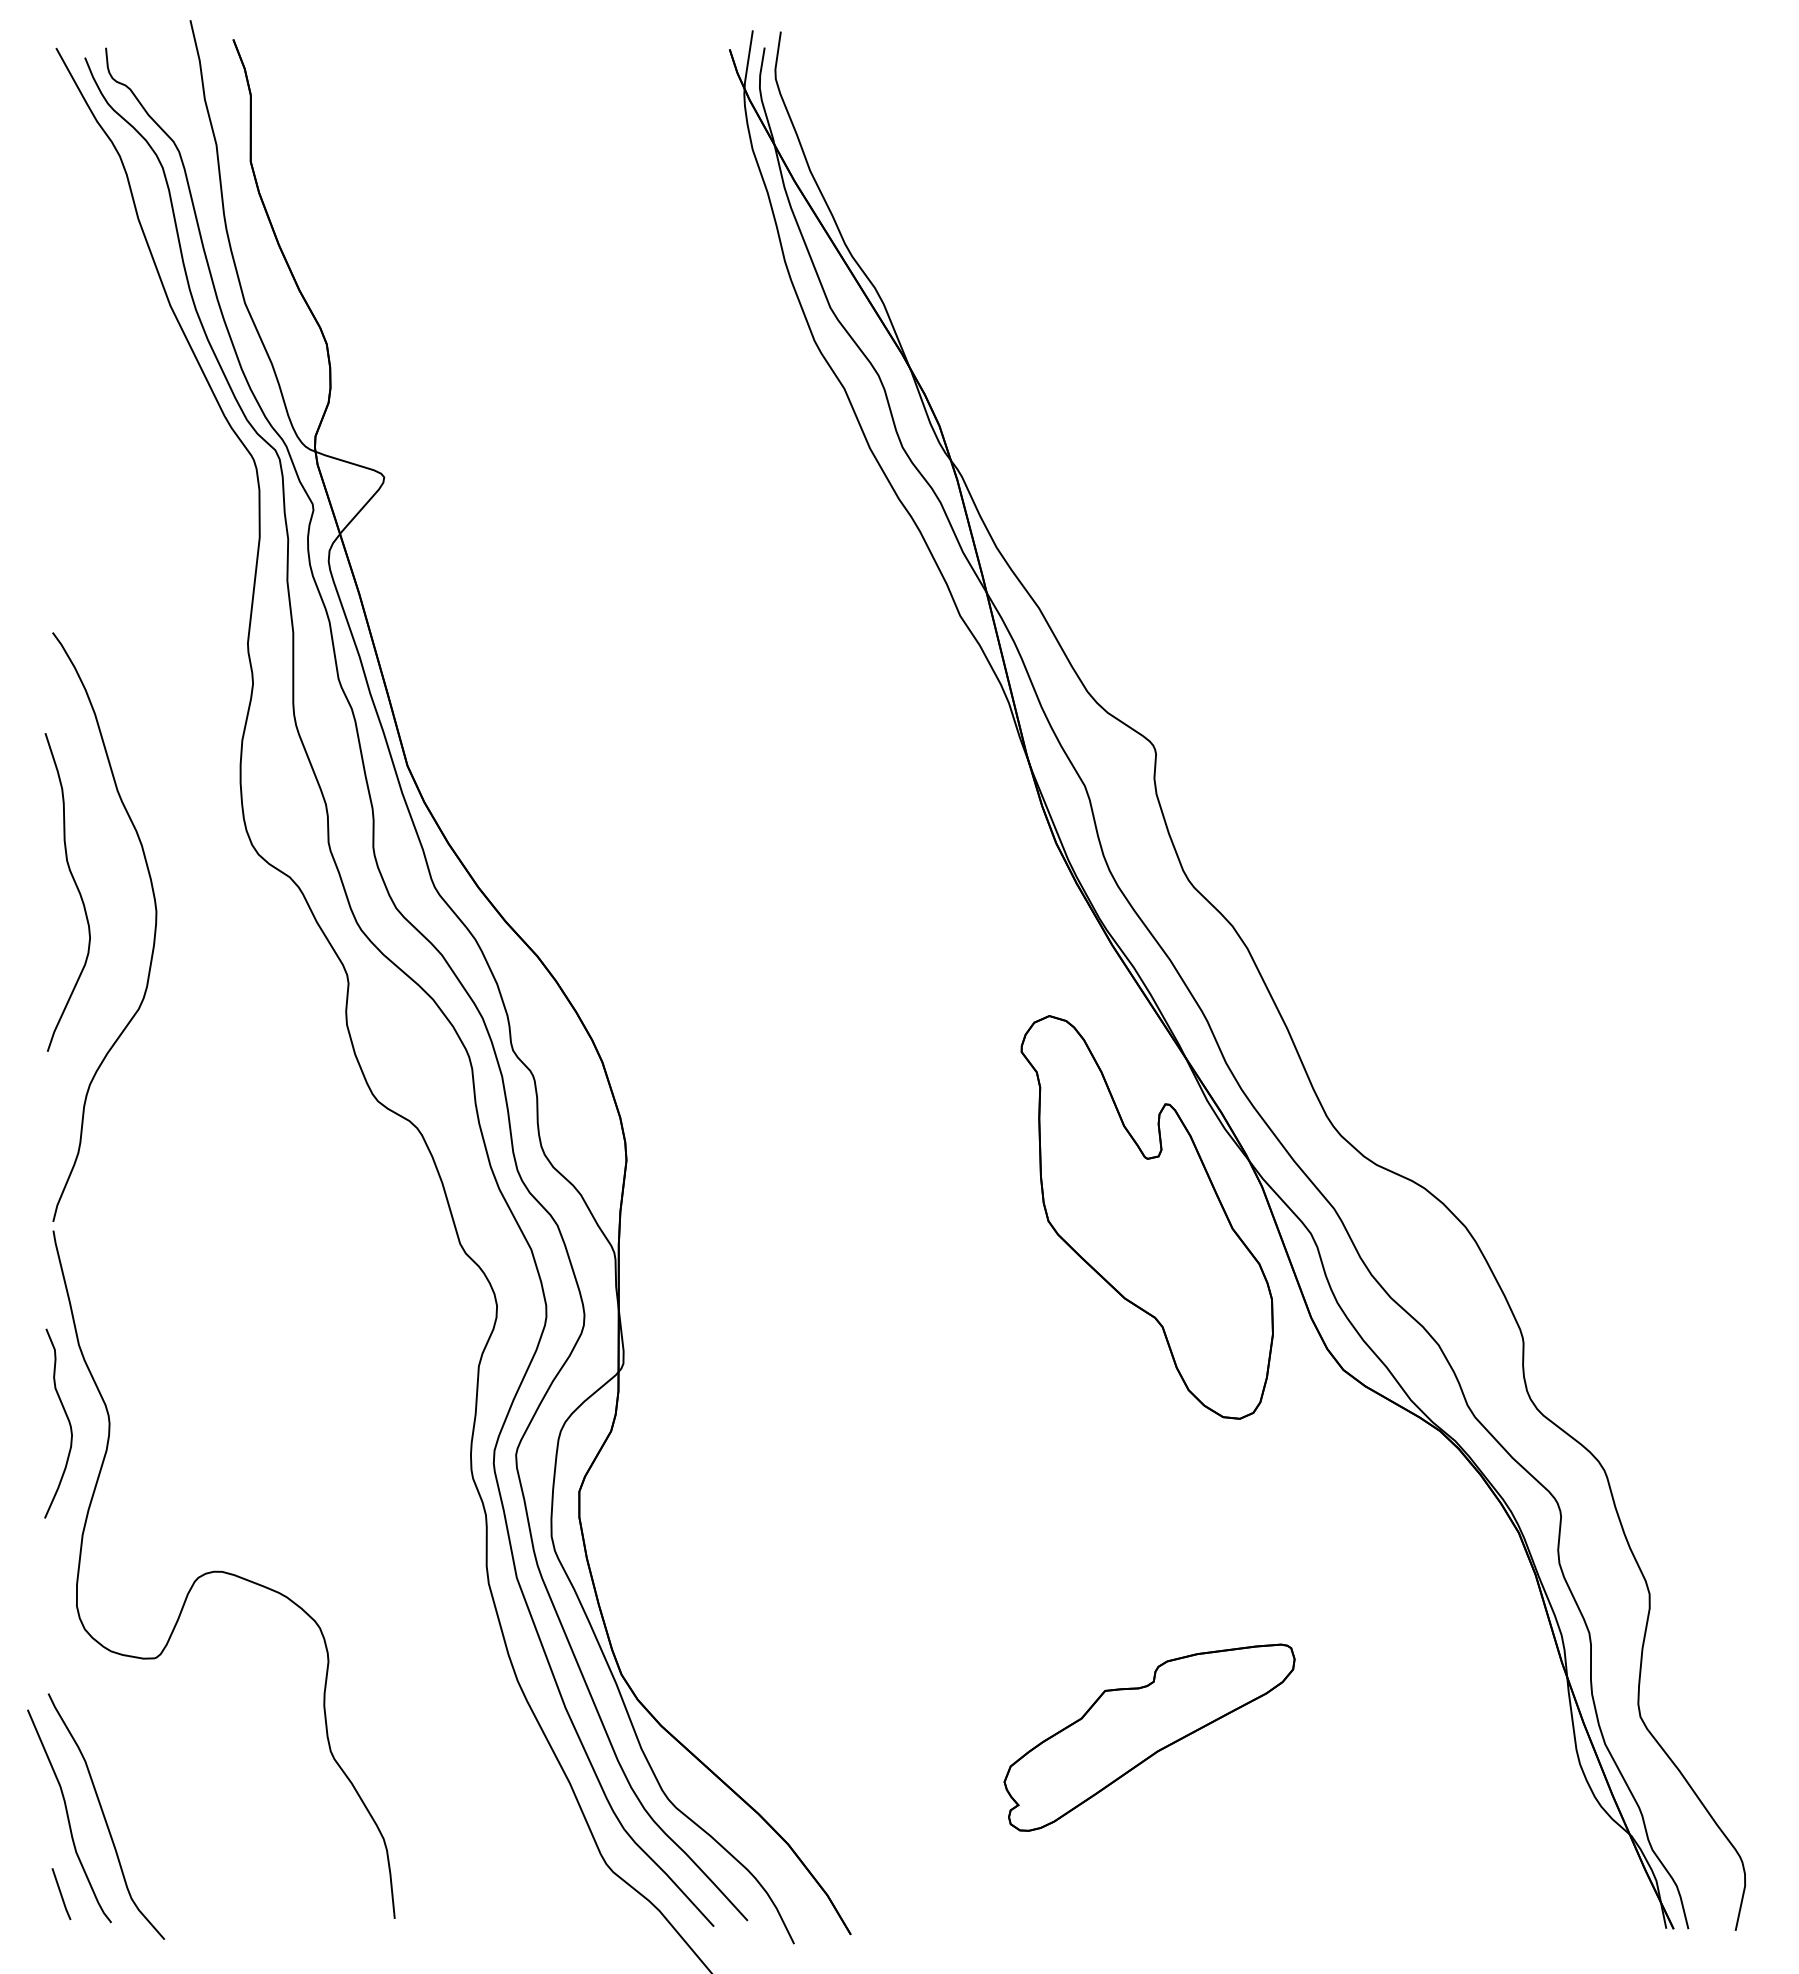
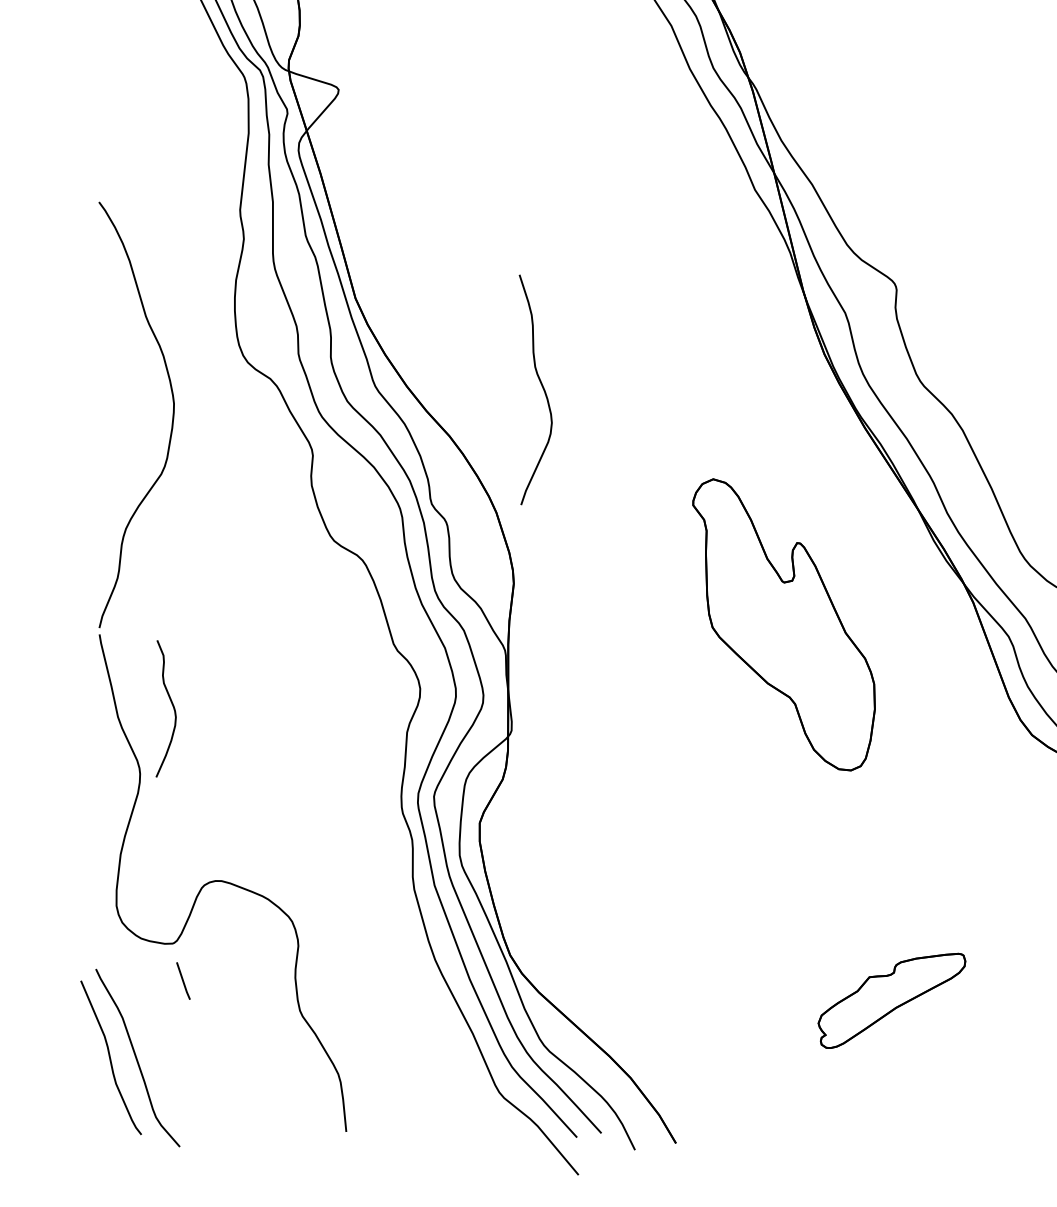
curve: (76, 888) -> (542, 387), moved
part: (1146, 1217) -> (783, 624), moved
curve: (67, 1420) -> (172, 706), moved
part: (1149, 1737) -> (891, 1000), size x0.7
line: (61, 1893) -> (183, 980), moved

